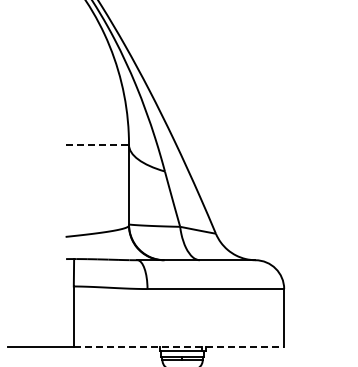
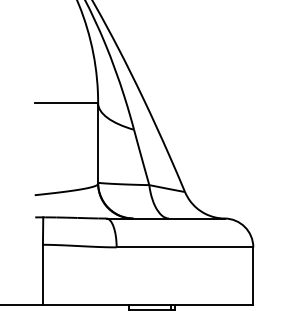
line: (97, 144) -> (66, 102), dashed -> solid
line: (179, 346) -> (148, 304), dashed -> solid

